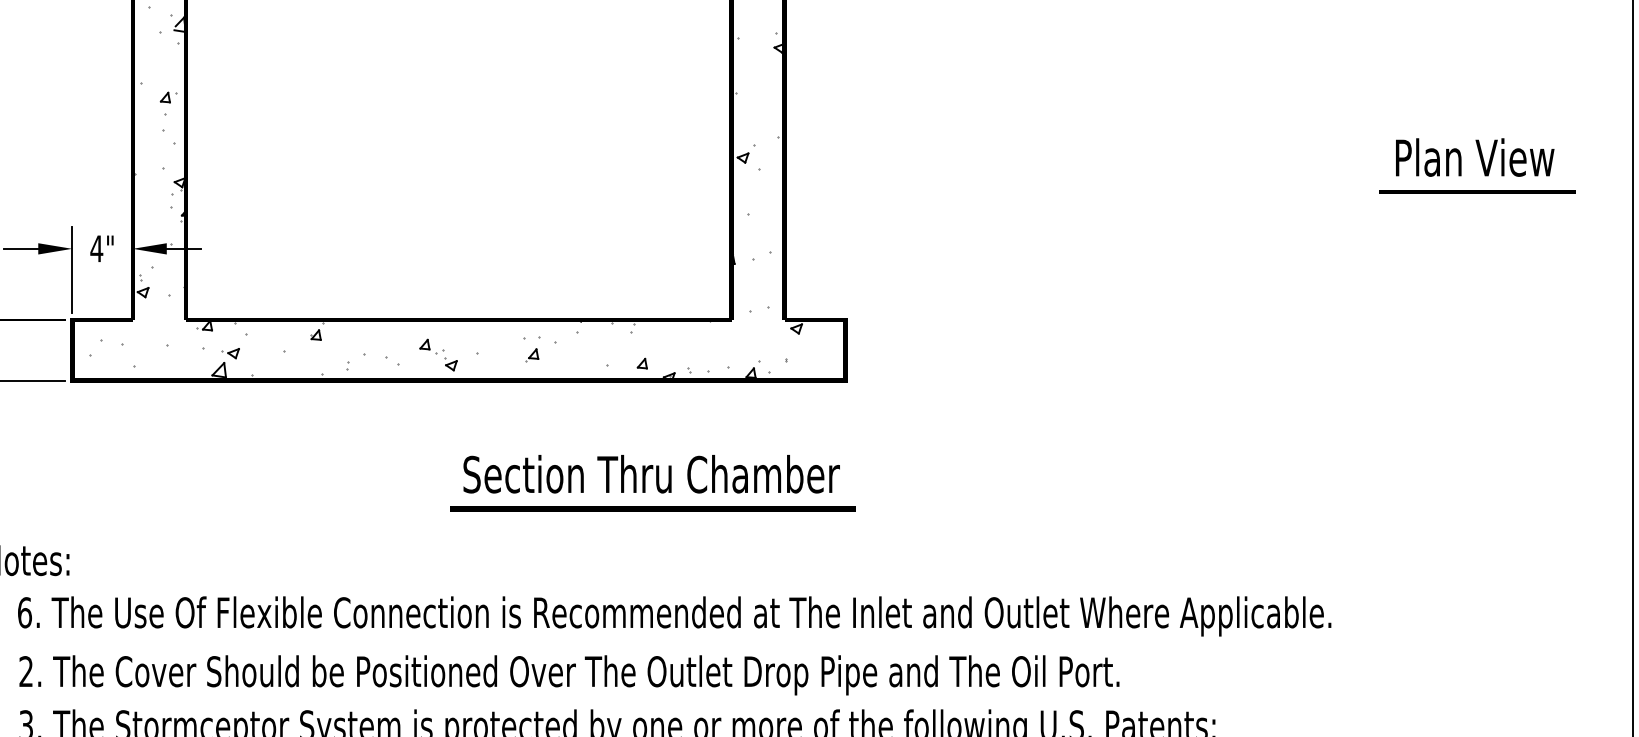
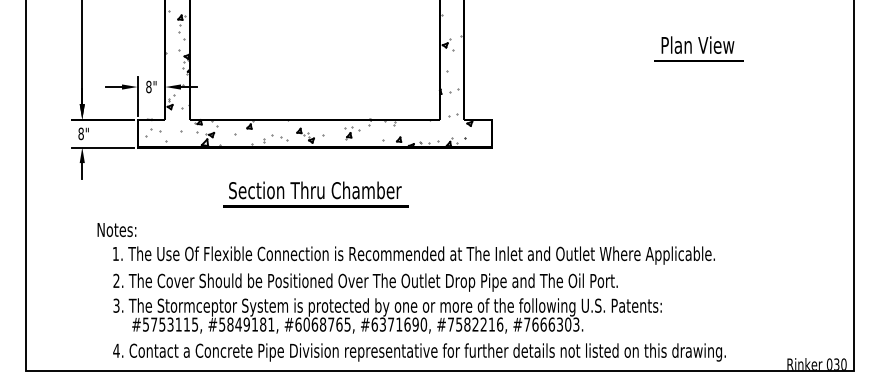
text: (1476, 164) -> (698, 48), moved
text: (95, 247) -> (148, 86), 4" -> 8"
text: (652, 483) -> (315, 194), moved
text: (24, 611) -> (115, 253), 6. -> 1.

